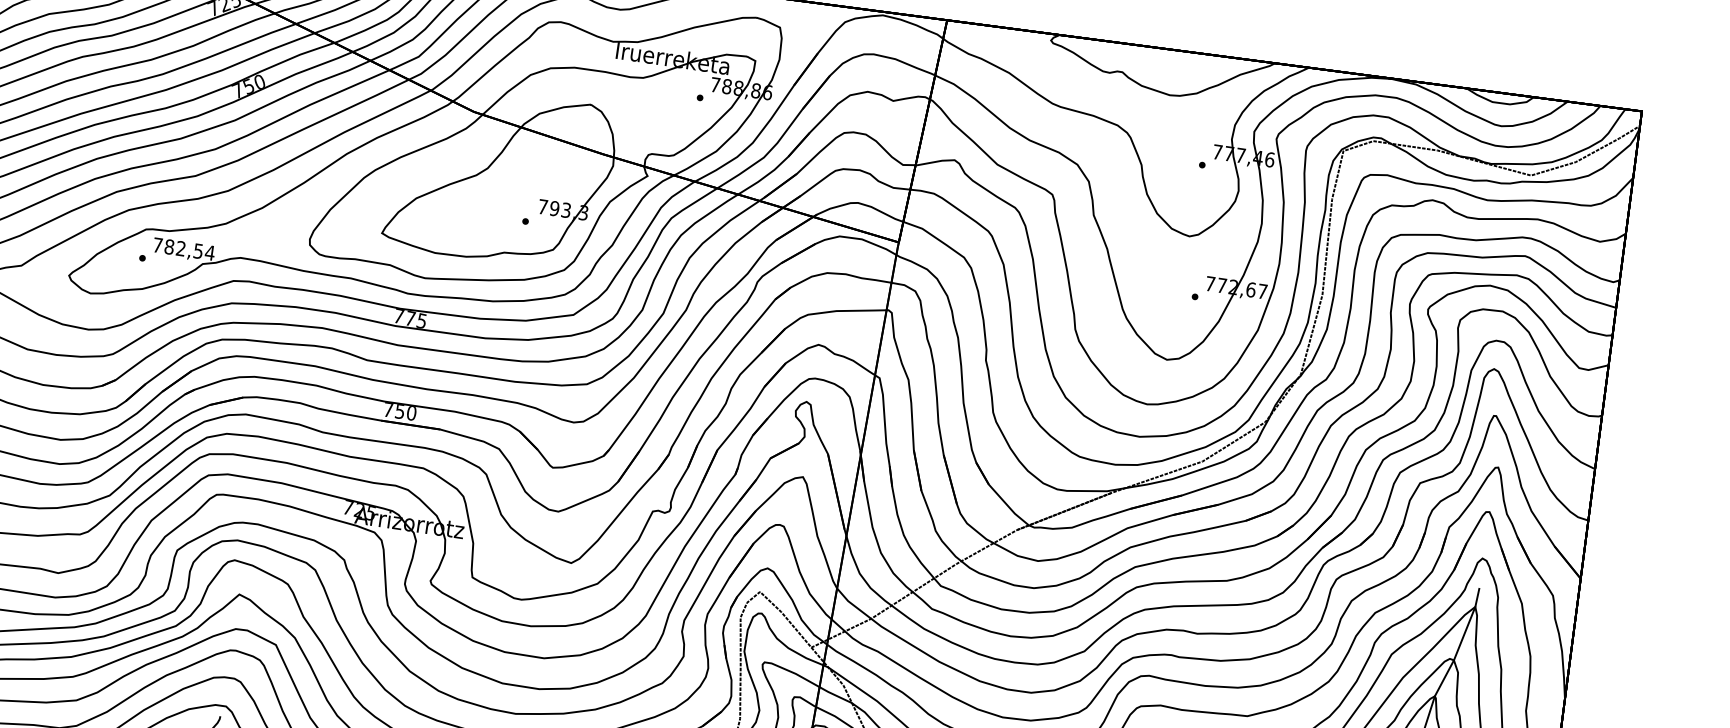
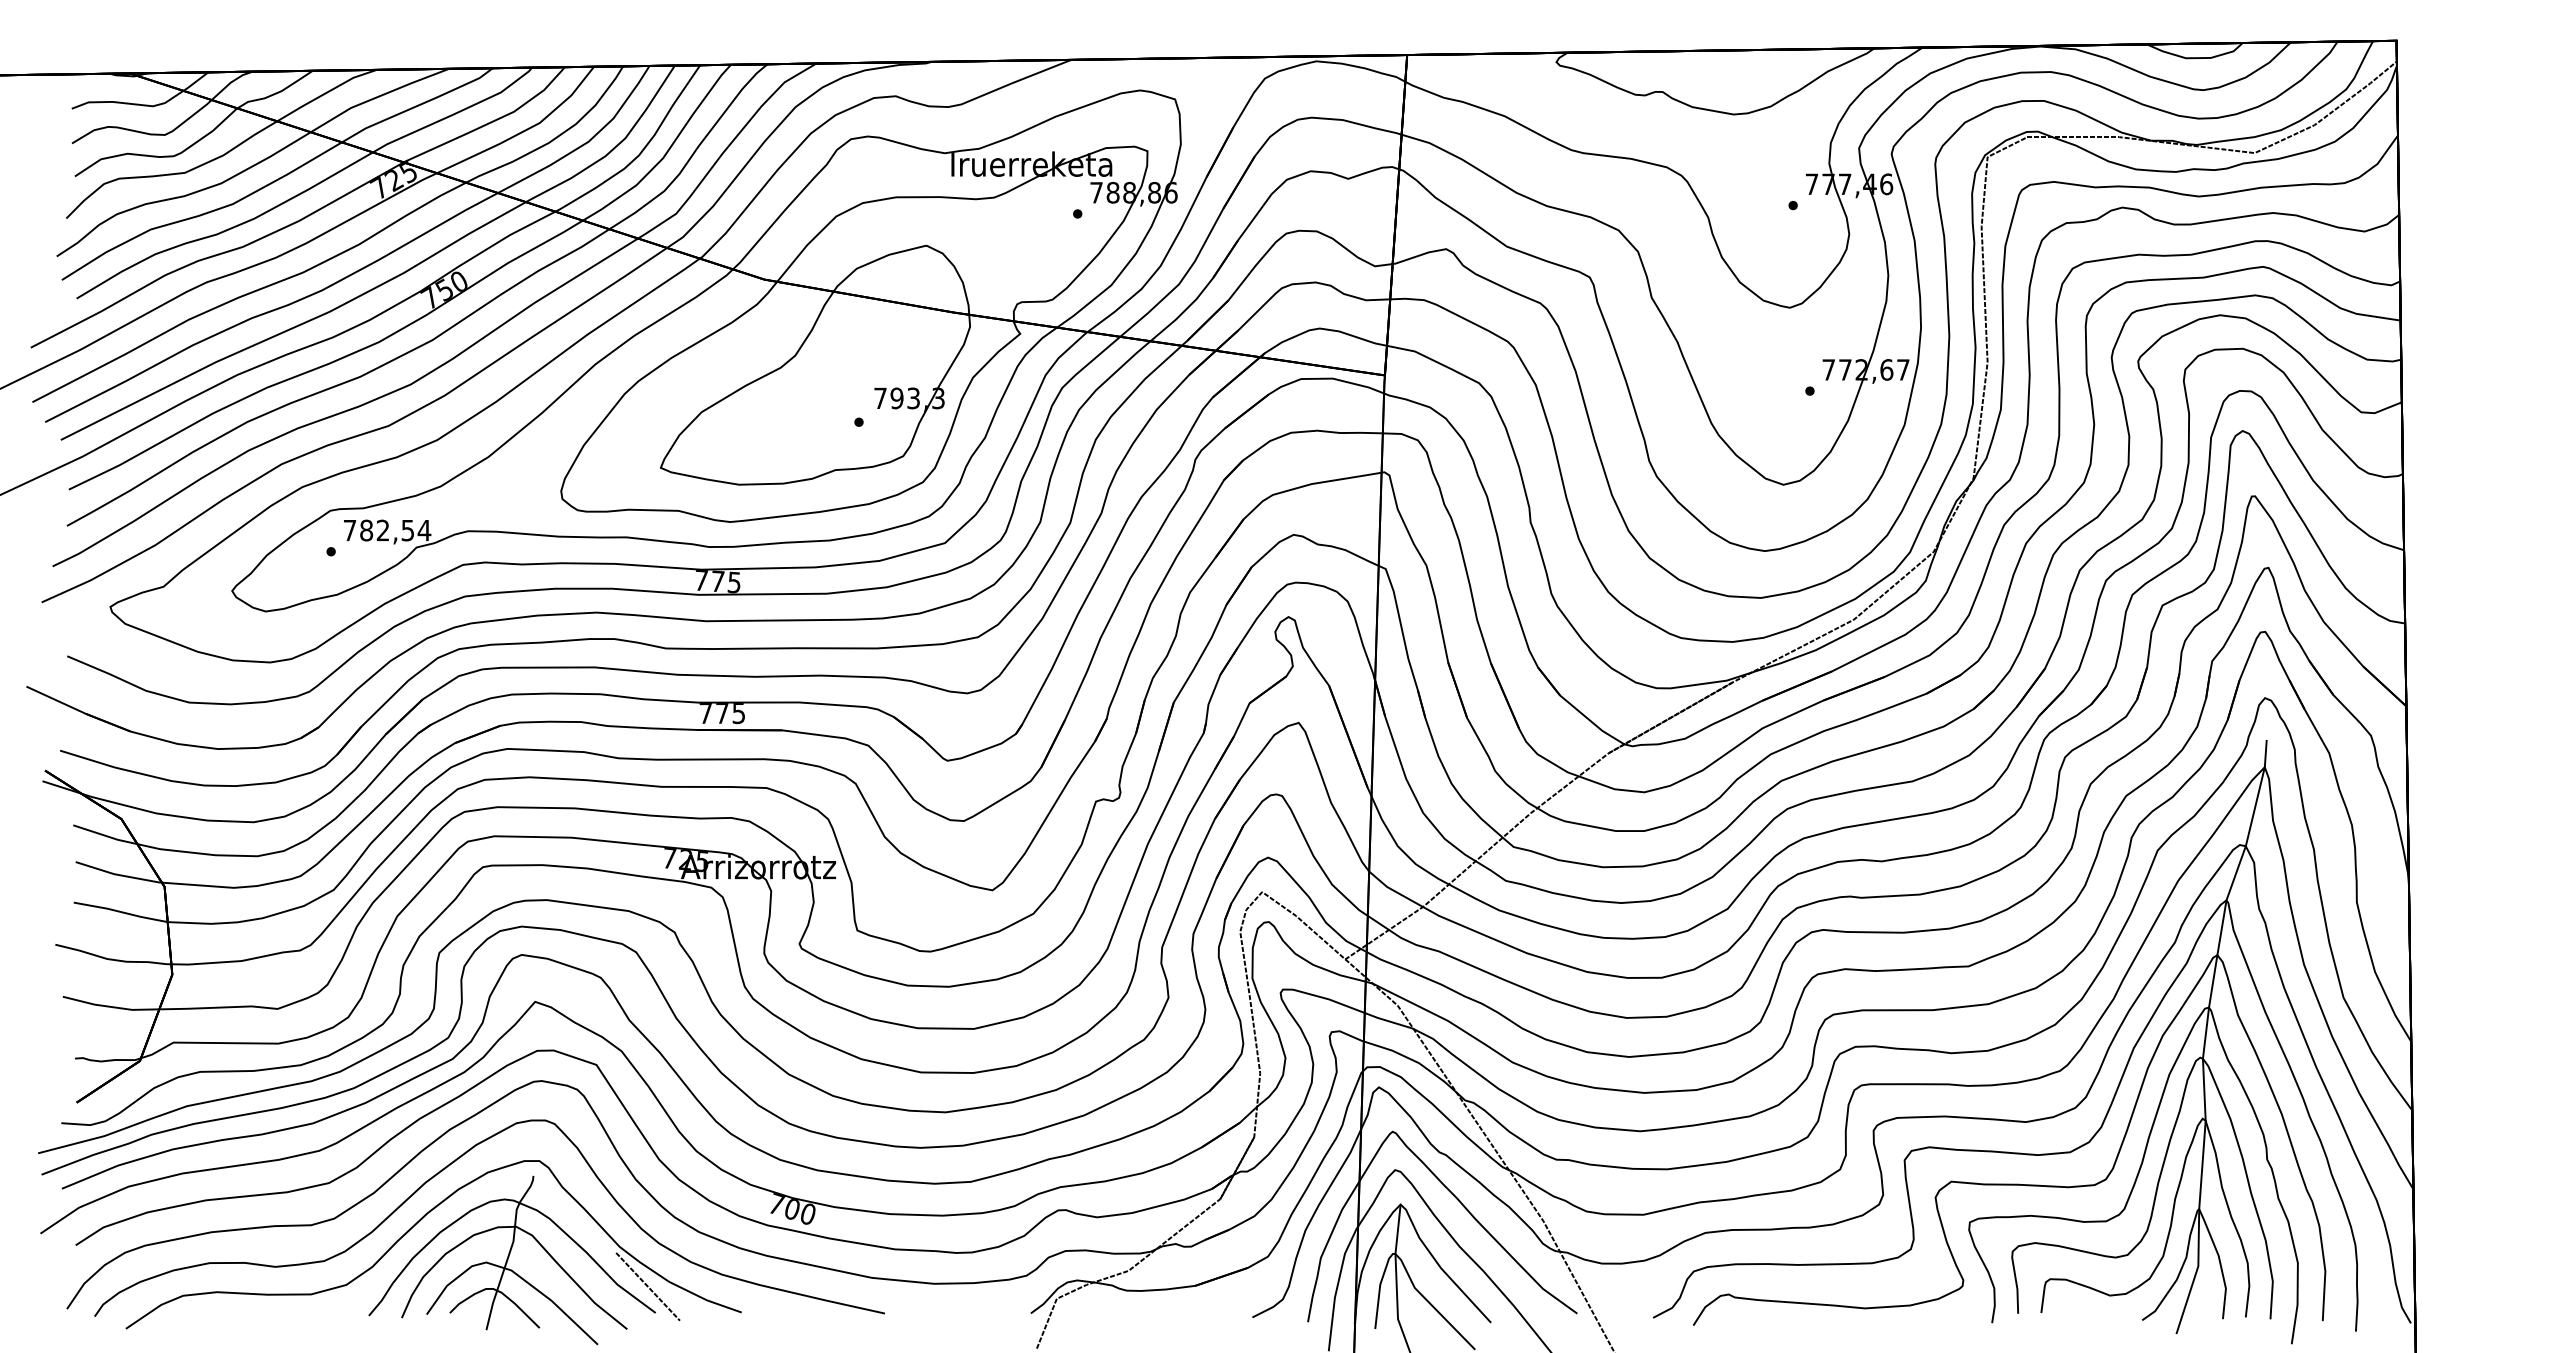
text: (405, 412) -> (730, 713), 750 -> 775

